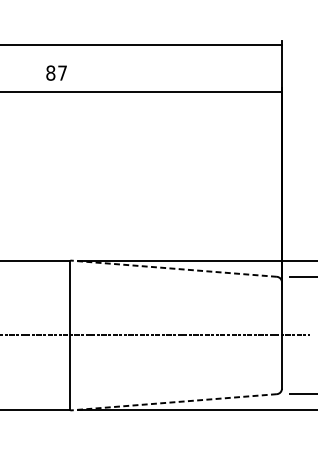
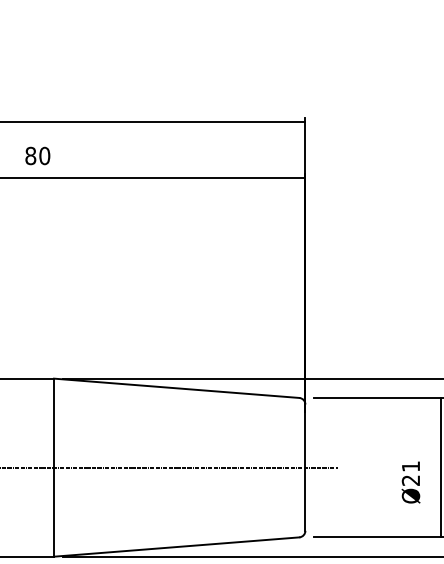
text: (62, 72) -> (44, 155), 87 -> 80
line: (173, 268) -> (176, 388), dashed -> solid
line: (173, 402) -> (176, 547), dashed -> solid

